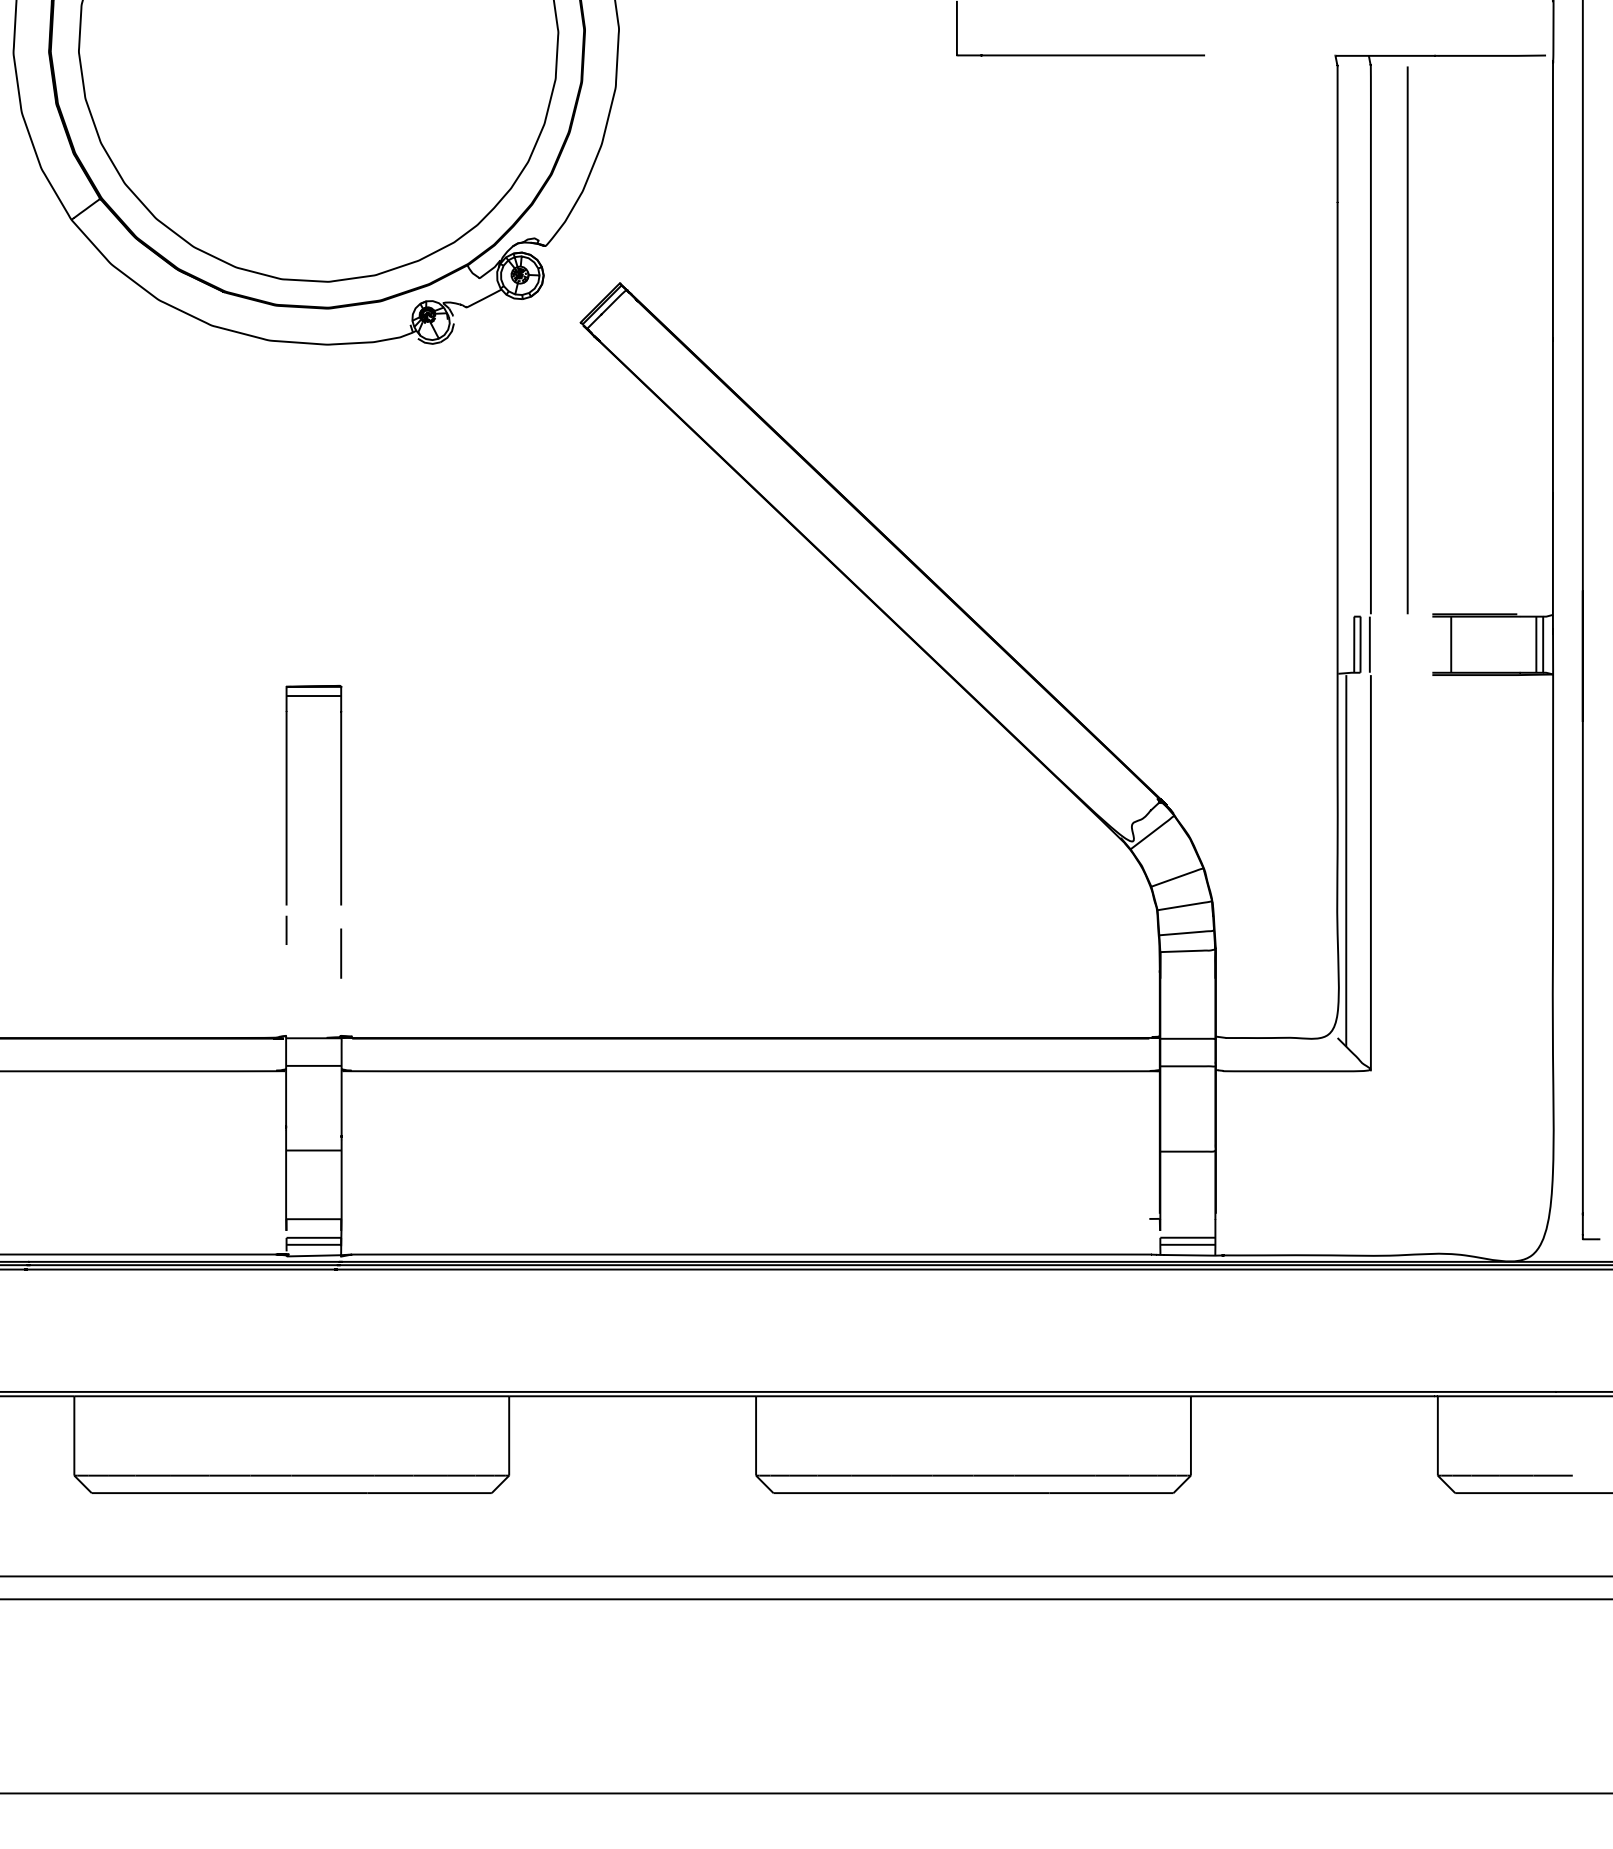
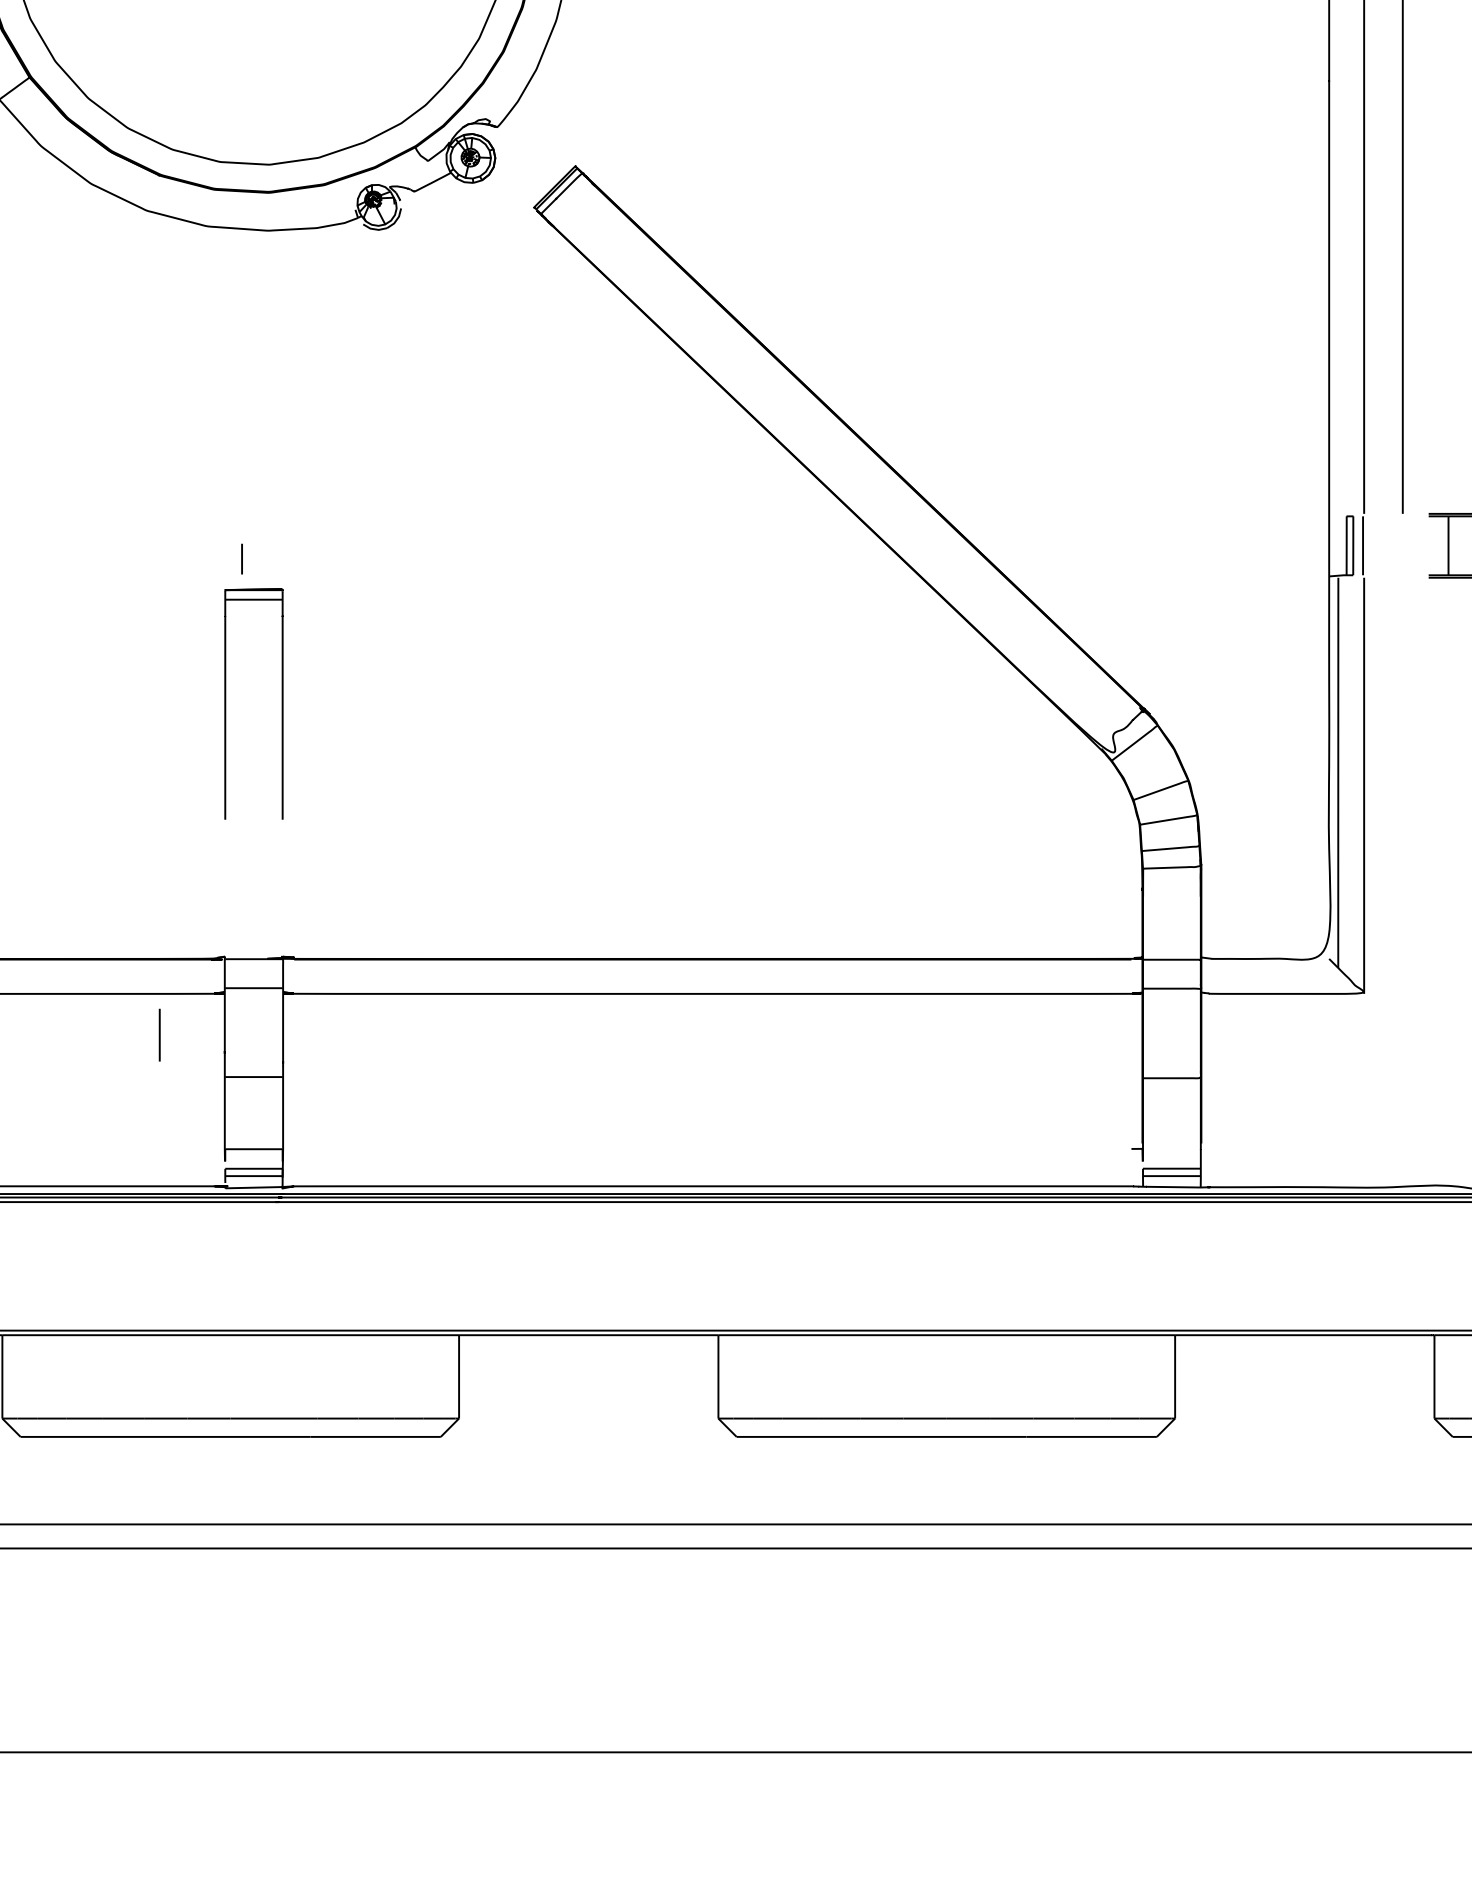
line: (286, 929) -> (242, 558), moved
line: (341, 953) -> (160, 1035), moved

